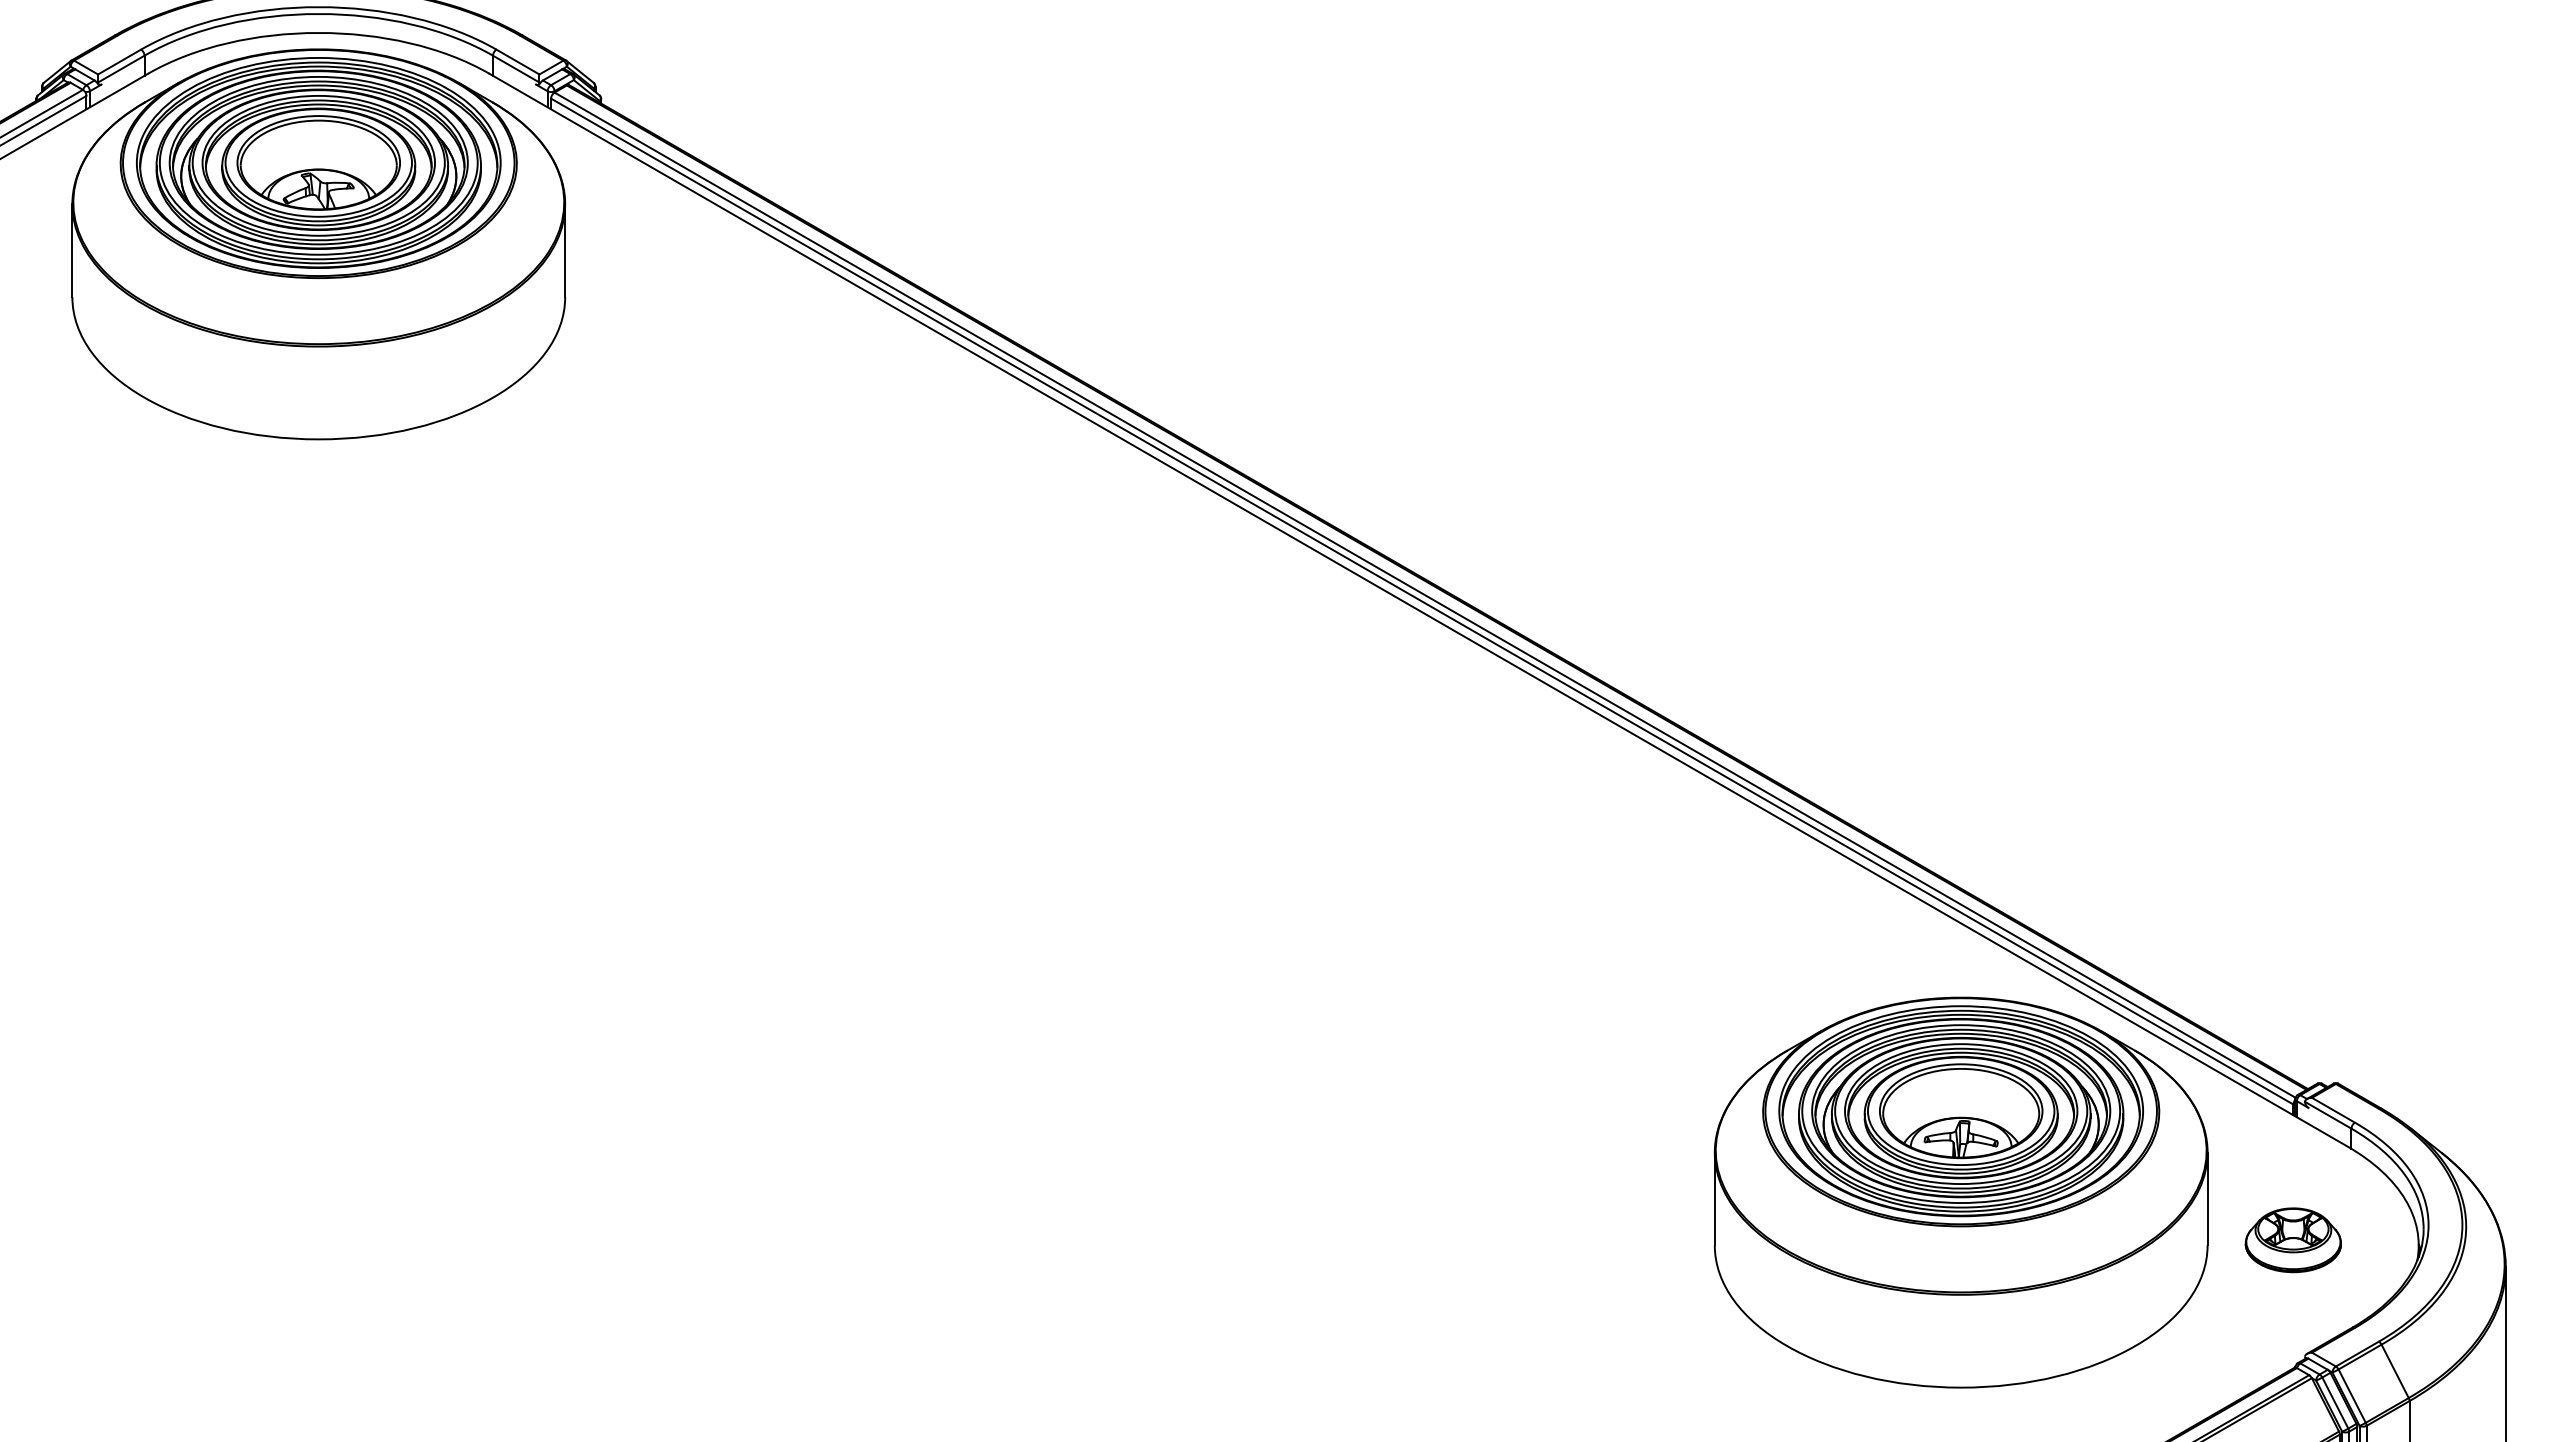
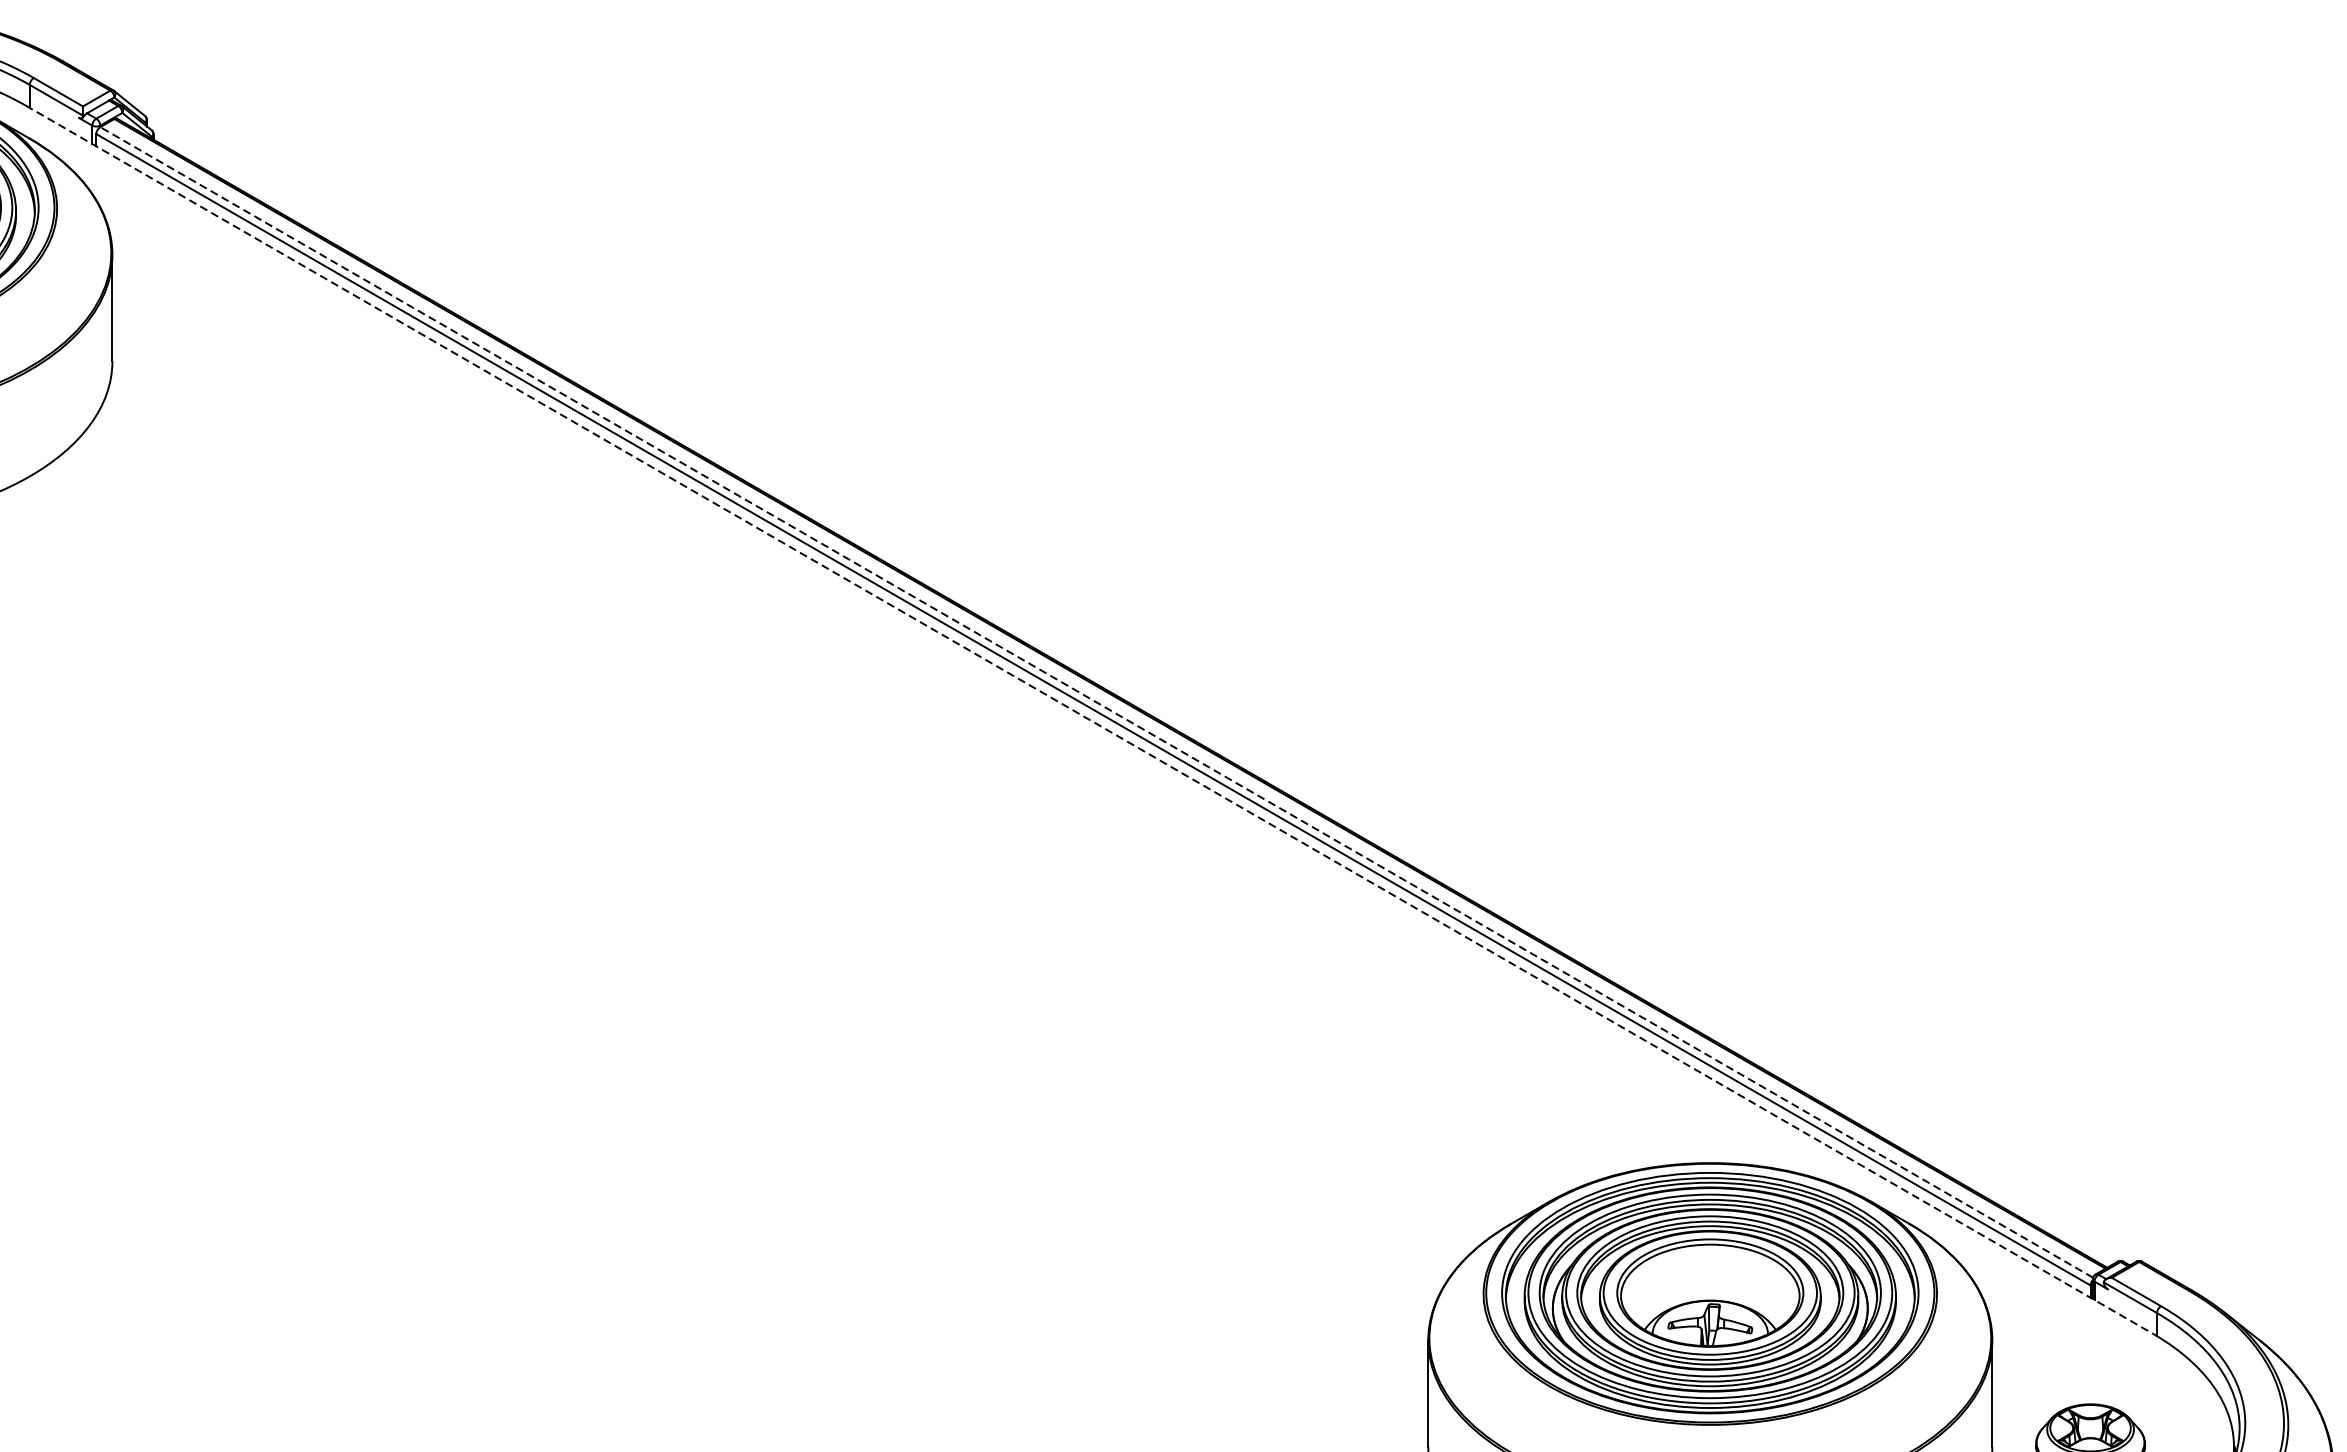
line: (1424, 594) -> (1096, 701), solid -> dashed
line: (1418, 610) -> (1089, 719), solid -> dashed

